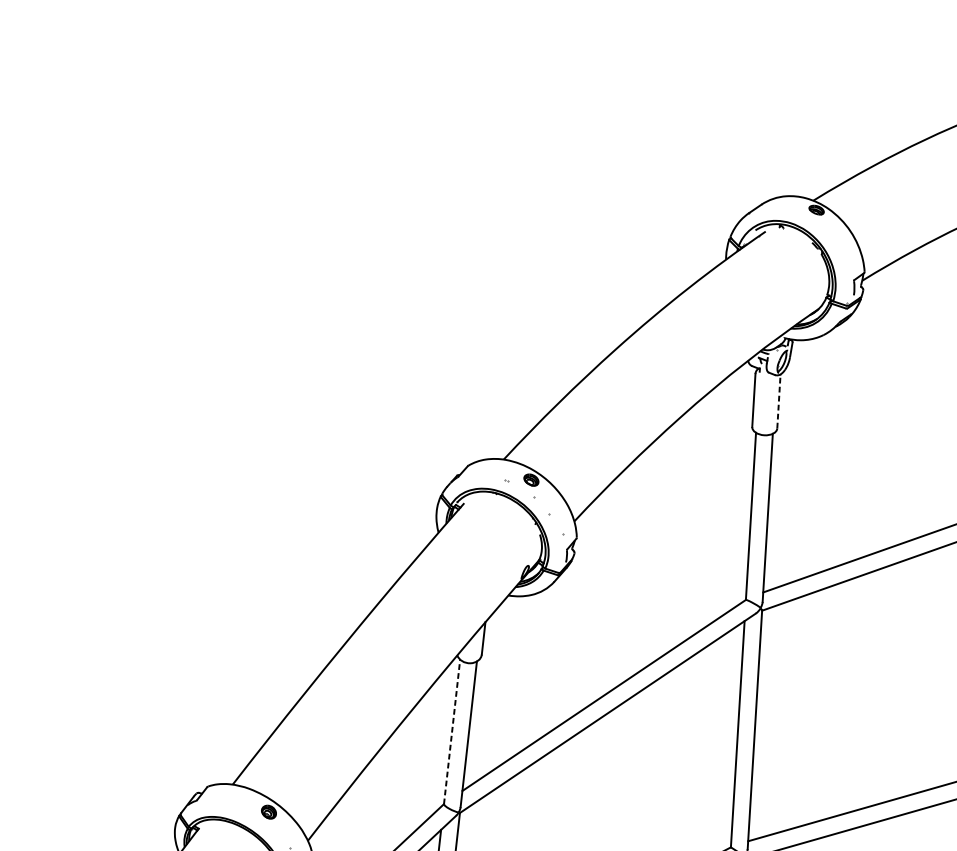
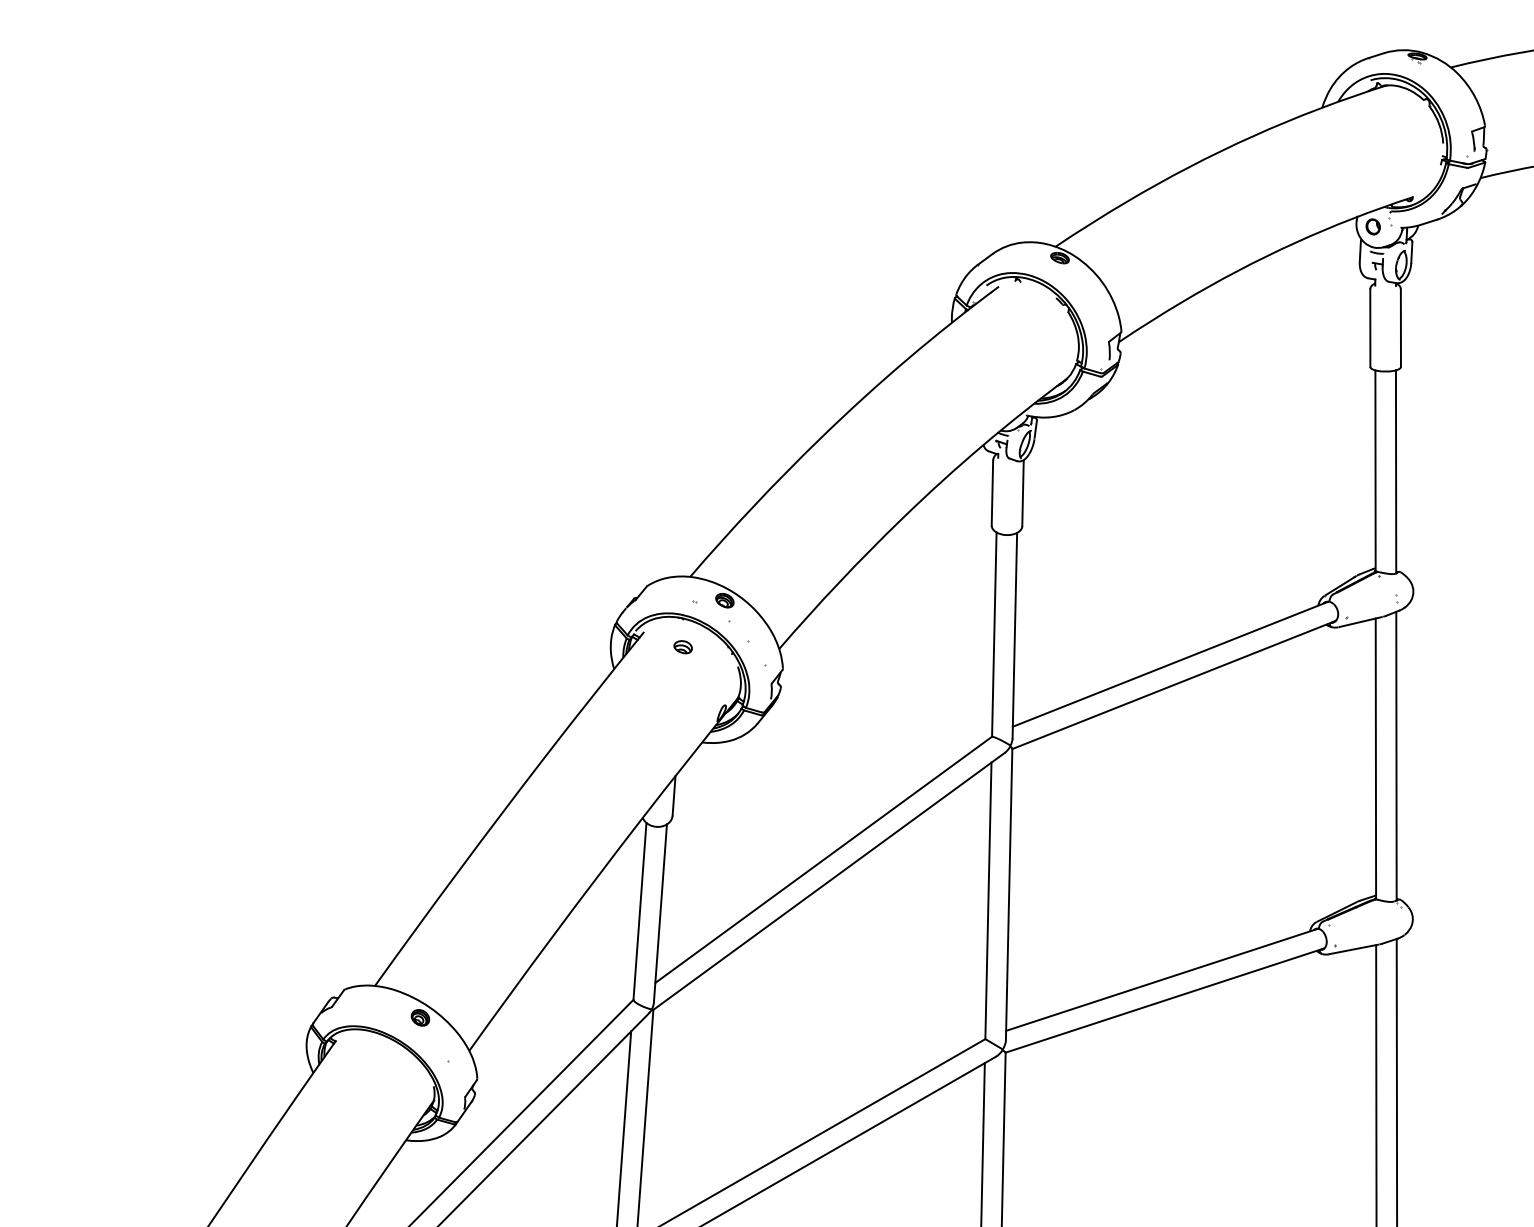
line: (779, 401) -> (1023, 493), dashed -> solid
part: (495, 517) -> (682, 647), added
line: (451, 731) -> (639, 911), dashed -> solid

